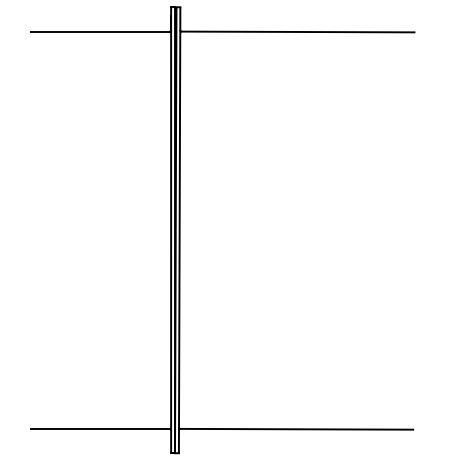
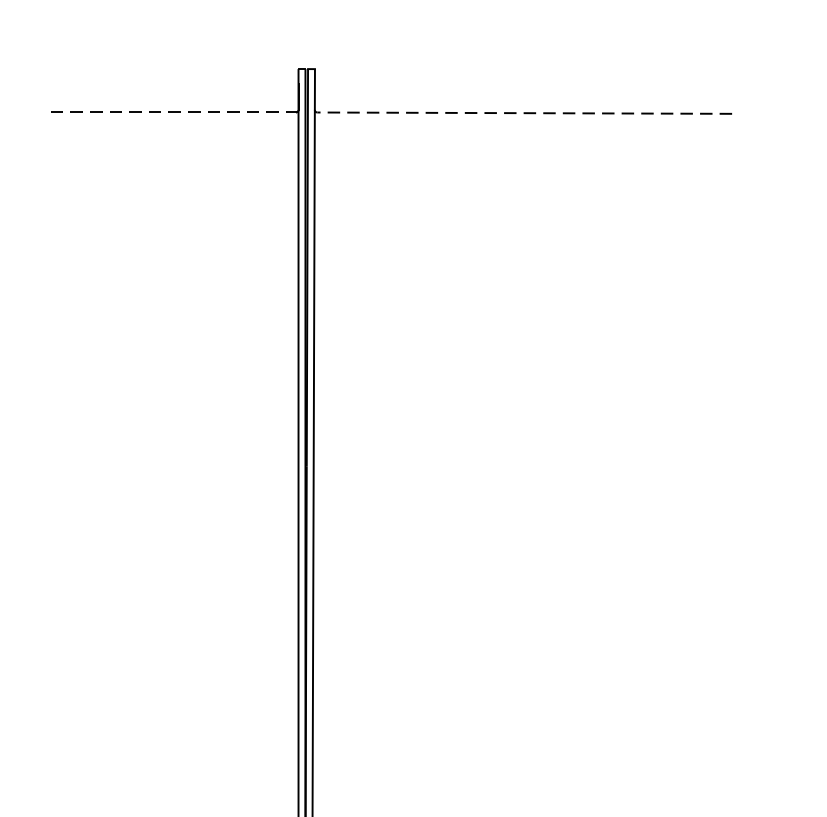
line: (100, 31) -> (172, 112), solid -> dashed
line: (297, 31) -> (523, 112), solid -> dashed

